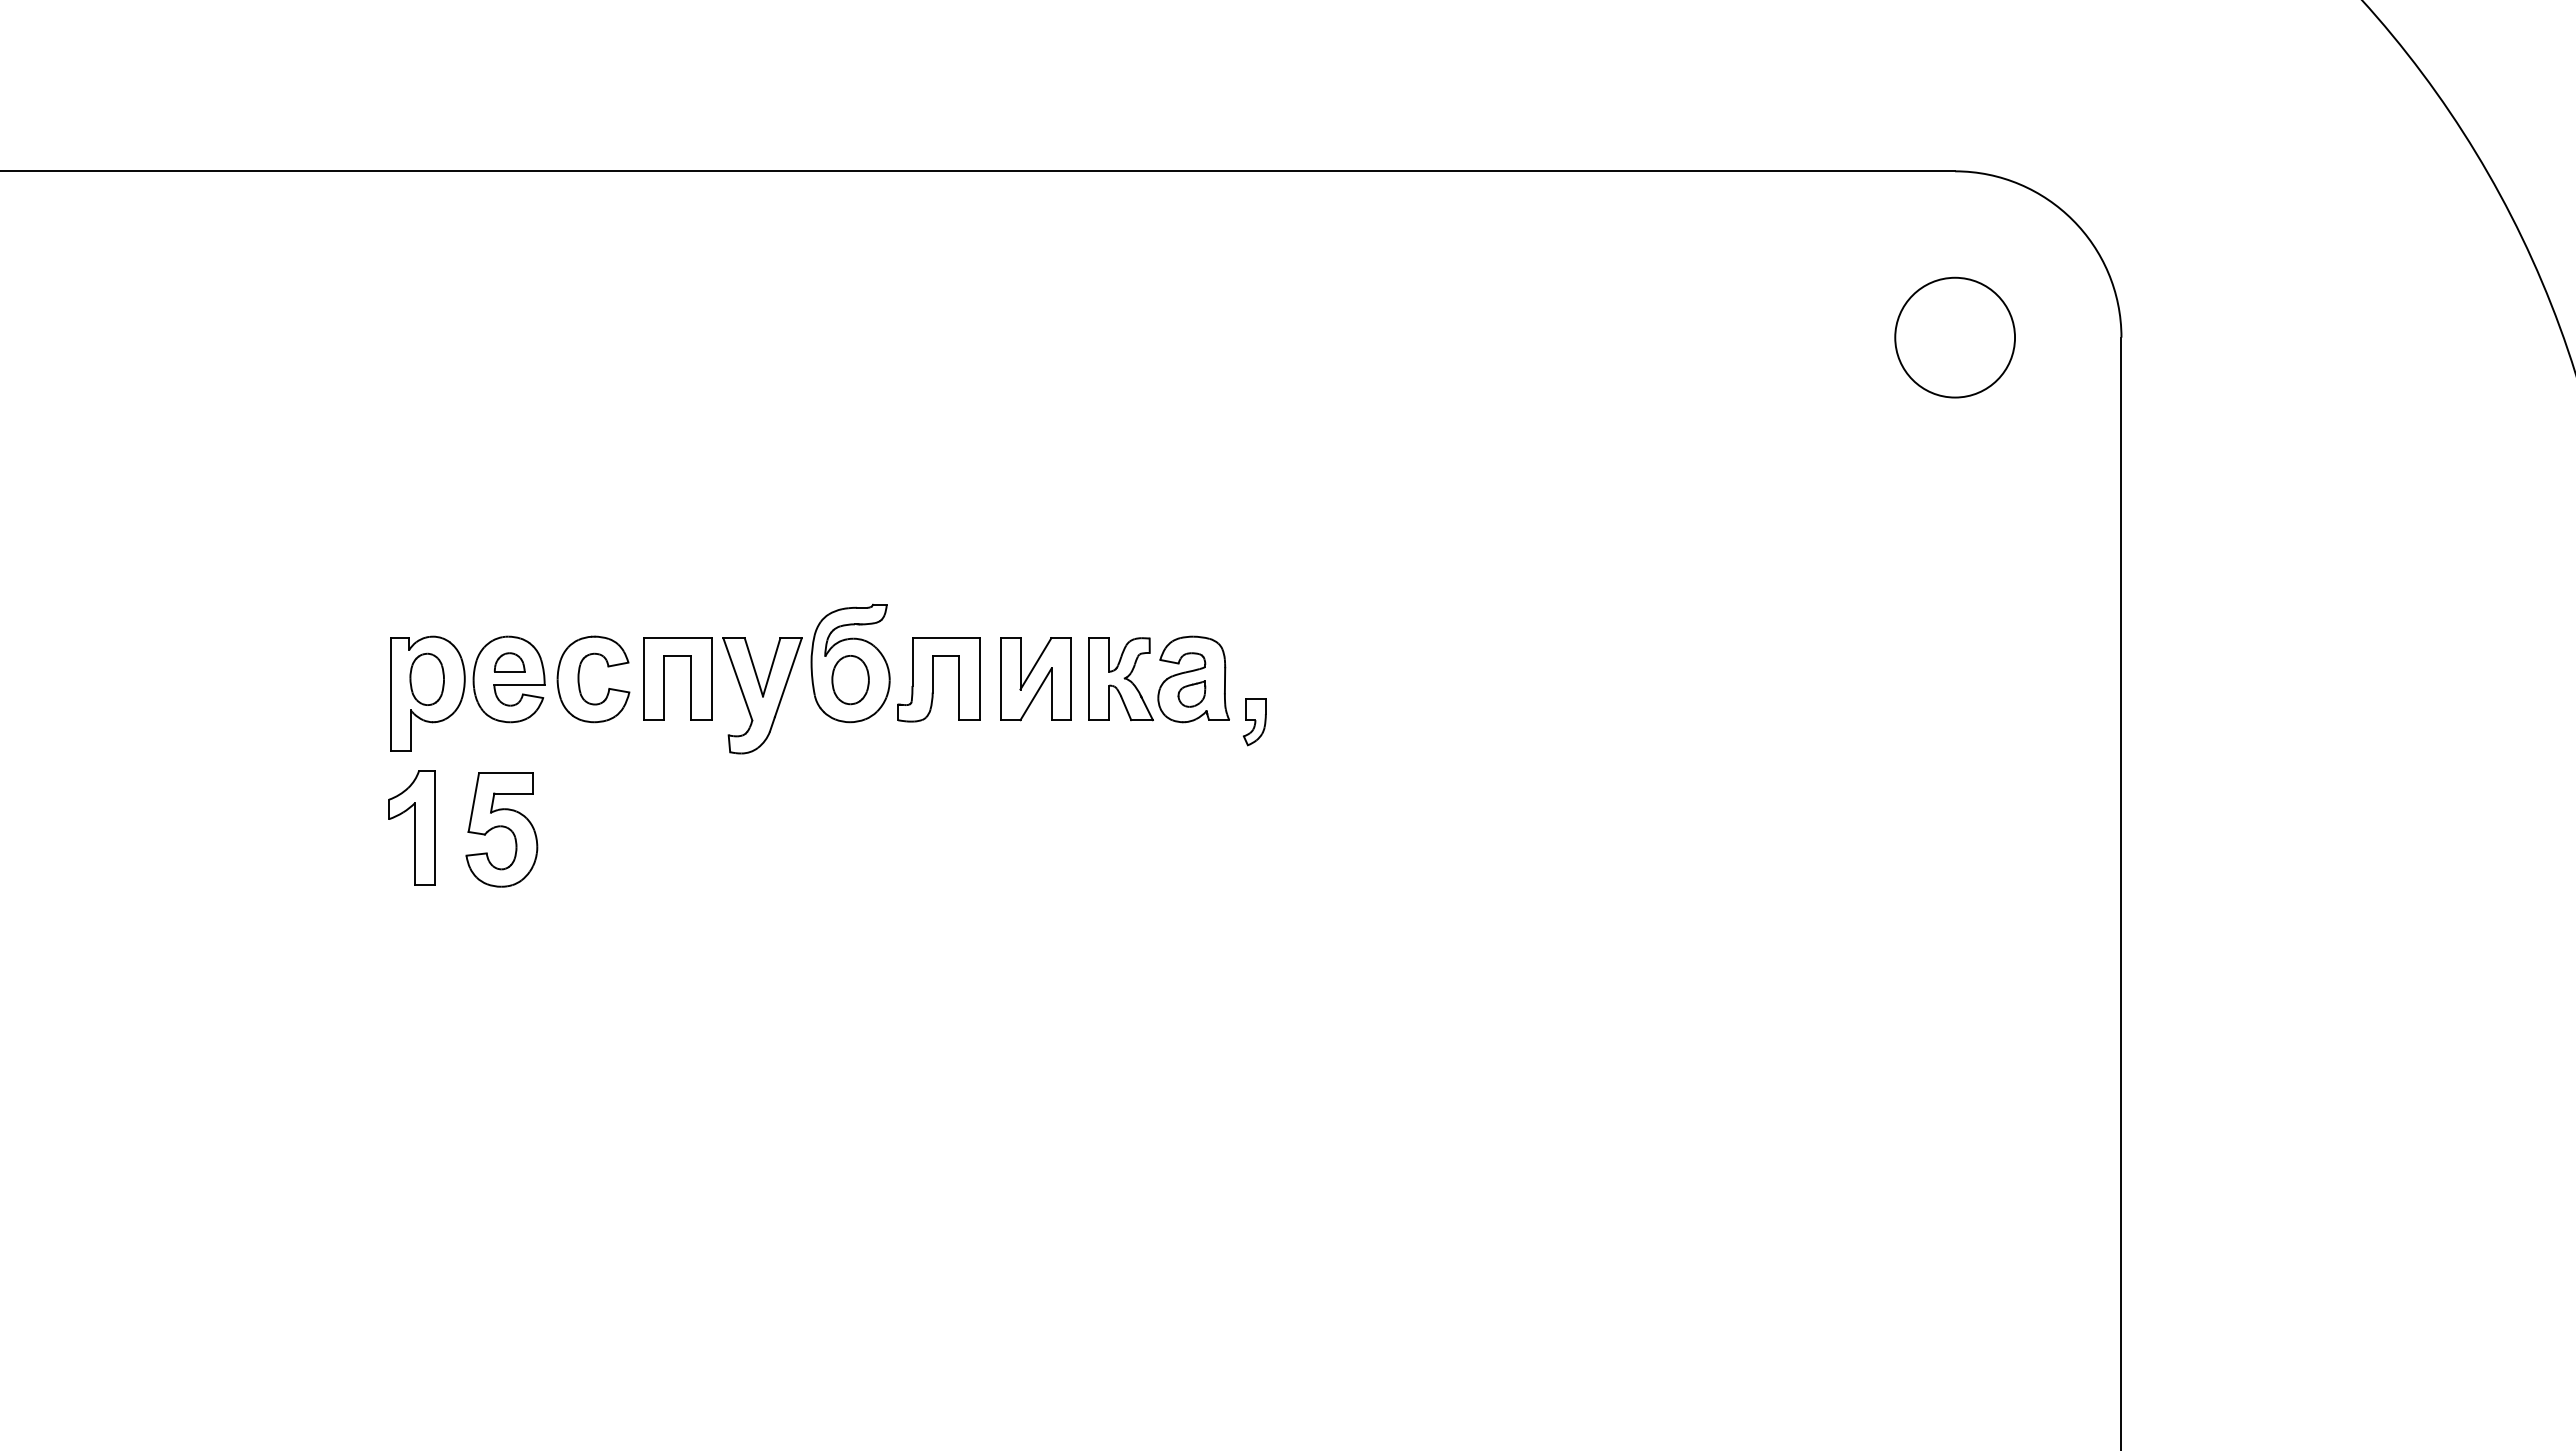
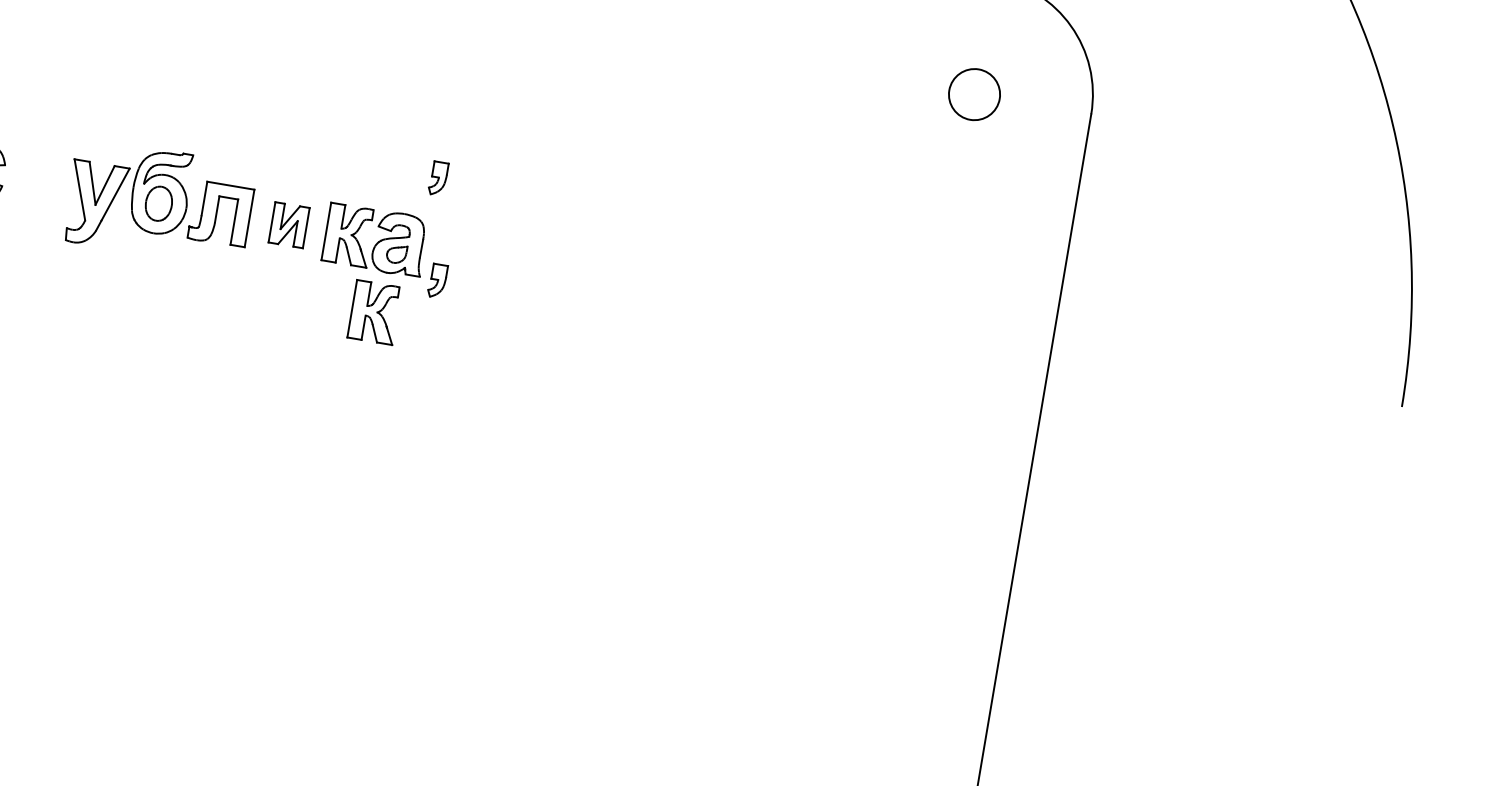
circle: (1955, 337) -> (974, 94), size x0.6
part: (1231, 580) -> (437, 179), added
part: (664, 678) -> (28, 180), removed
part: (1035, 679) -> (288, 225), size x0.7
part: (1174, 780) -> (374, 312), added

